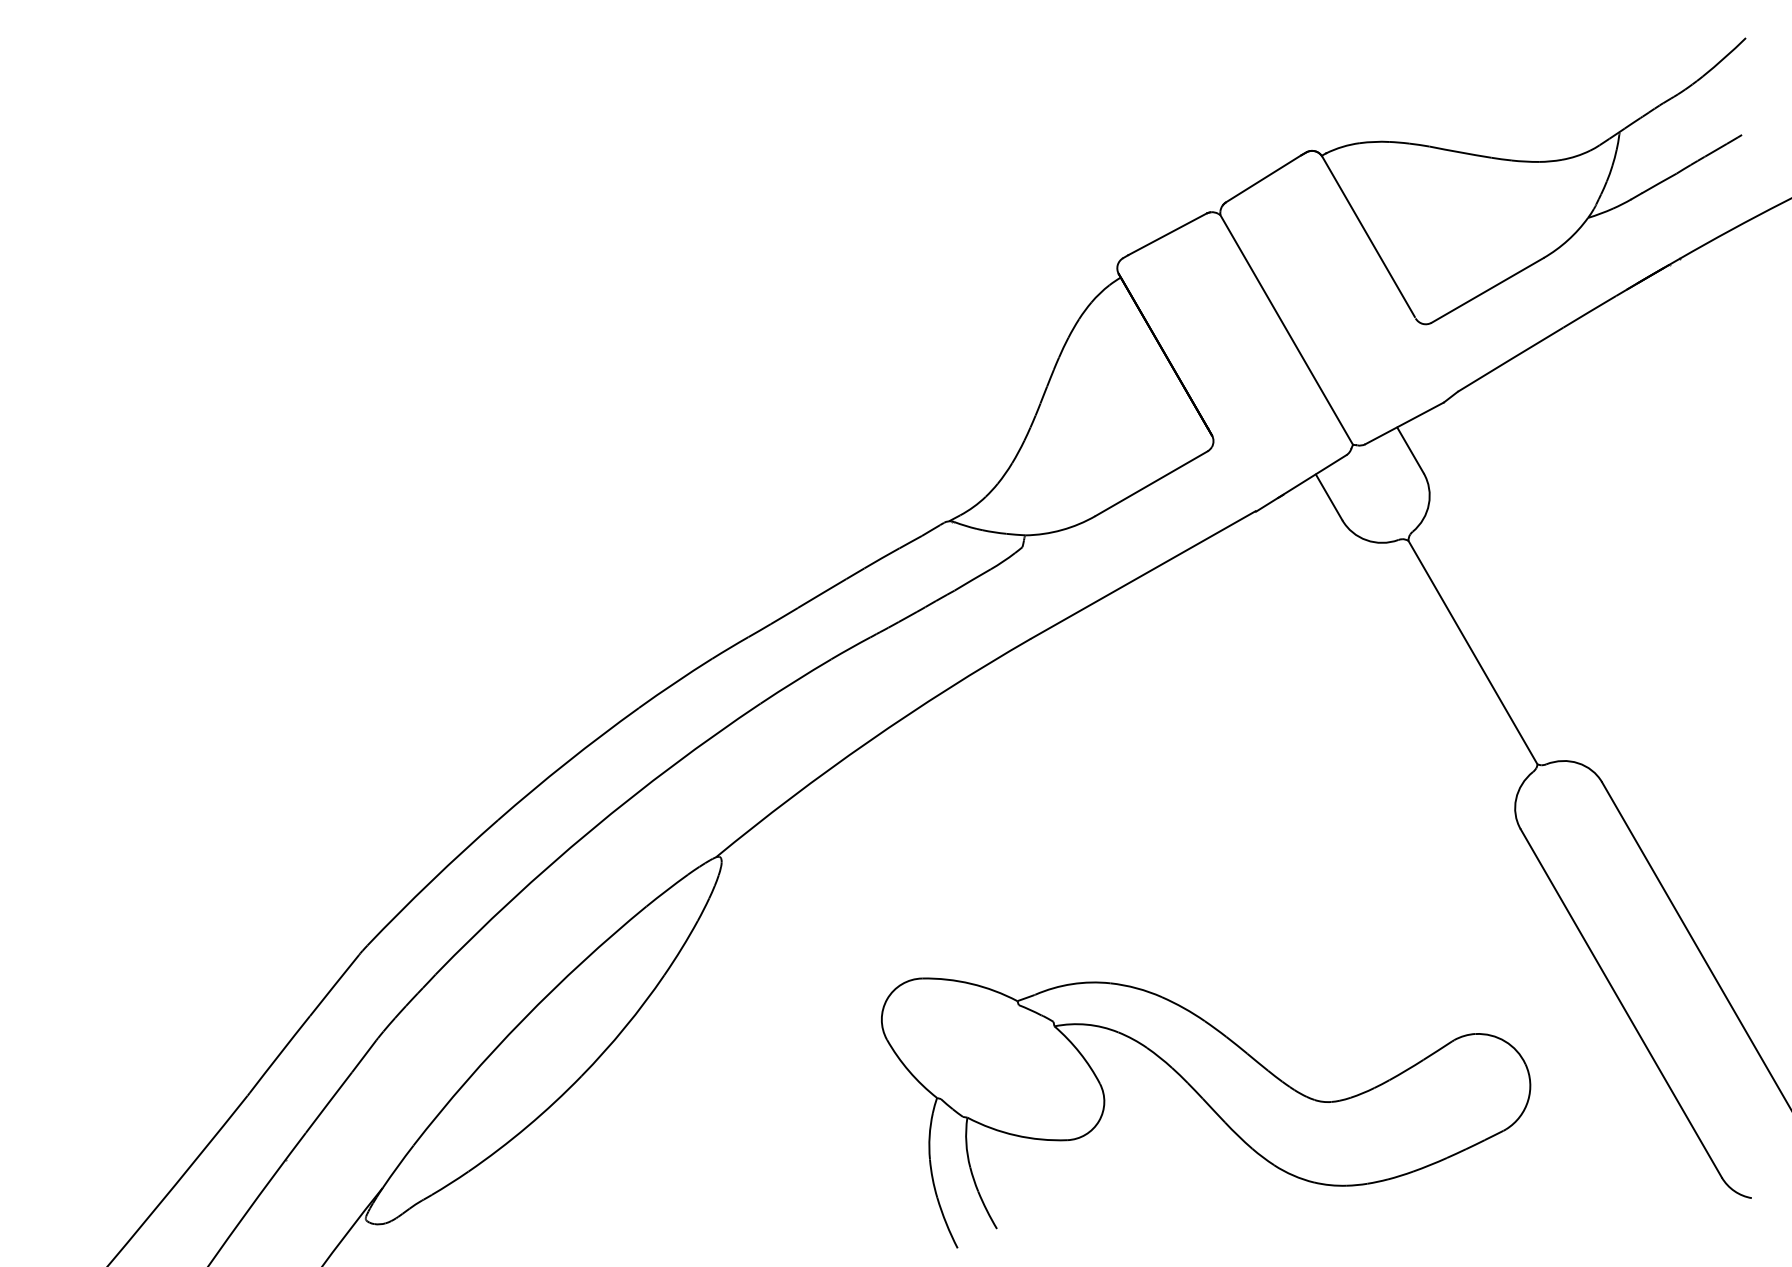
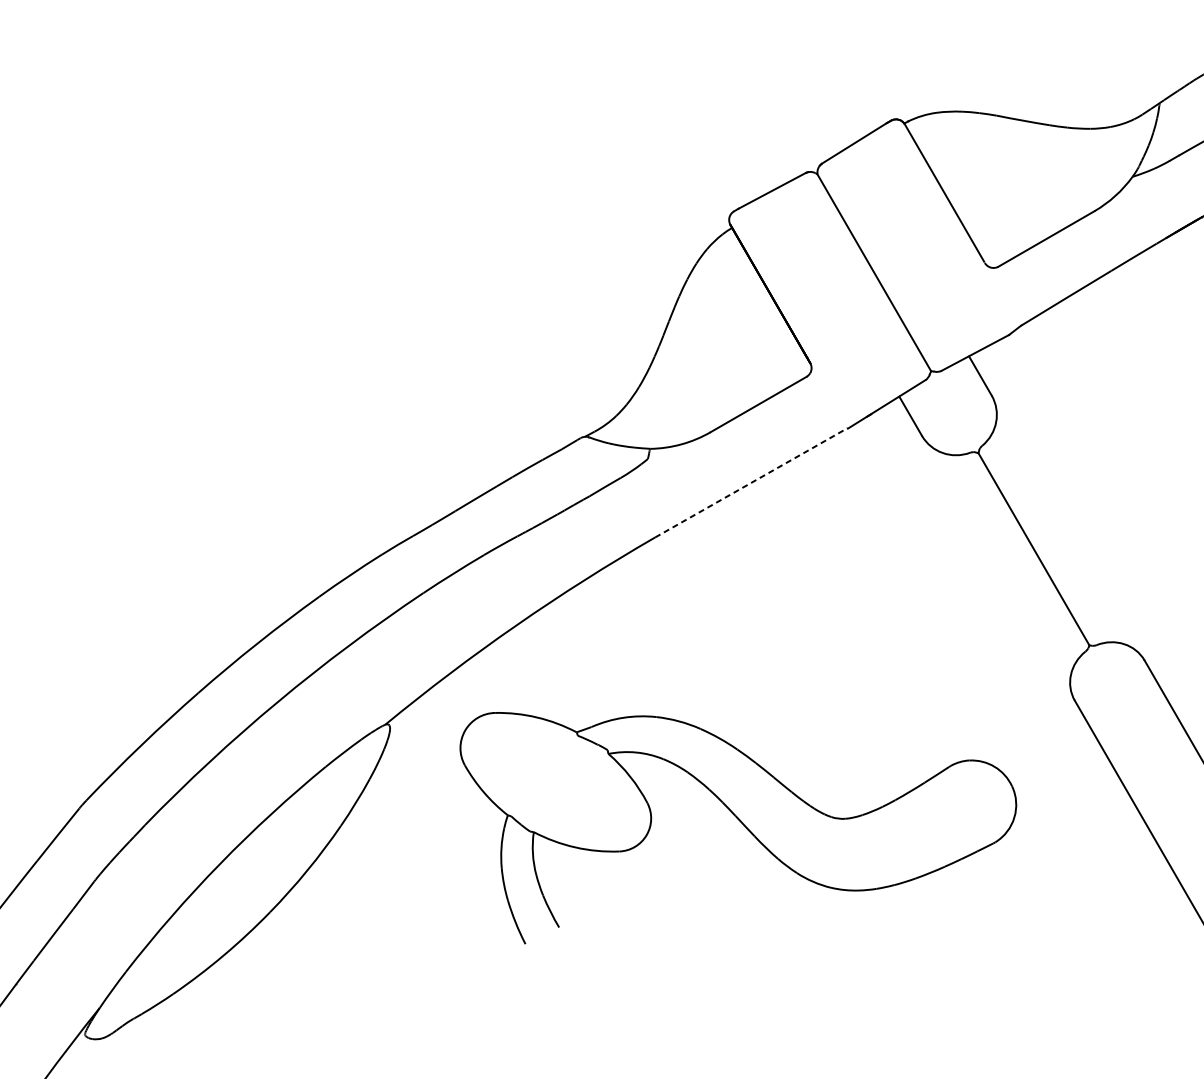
line: (1143, 574) -> (751, 482), solid -> dashed
part: (1206, 1112) -> (738, 827), moved

